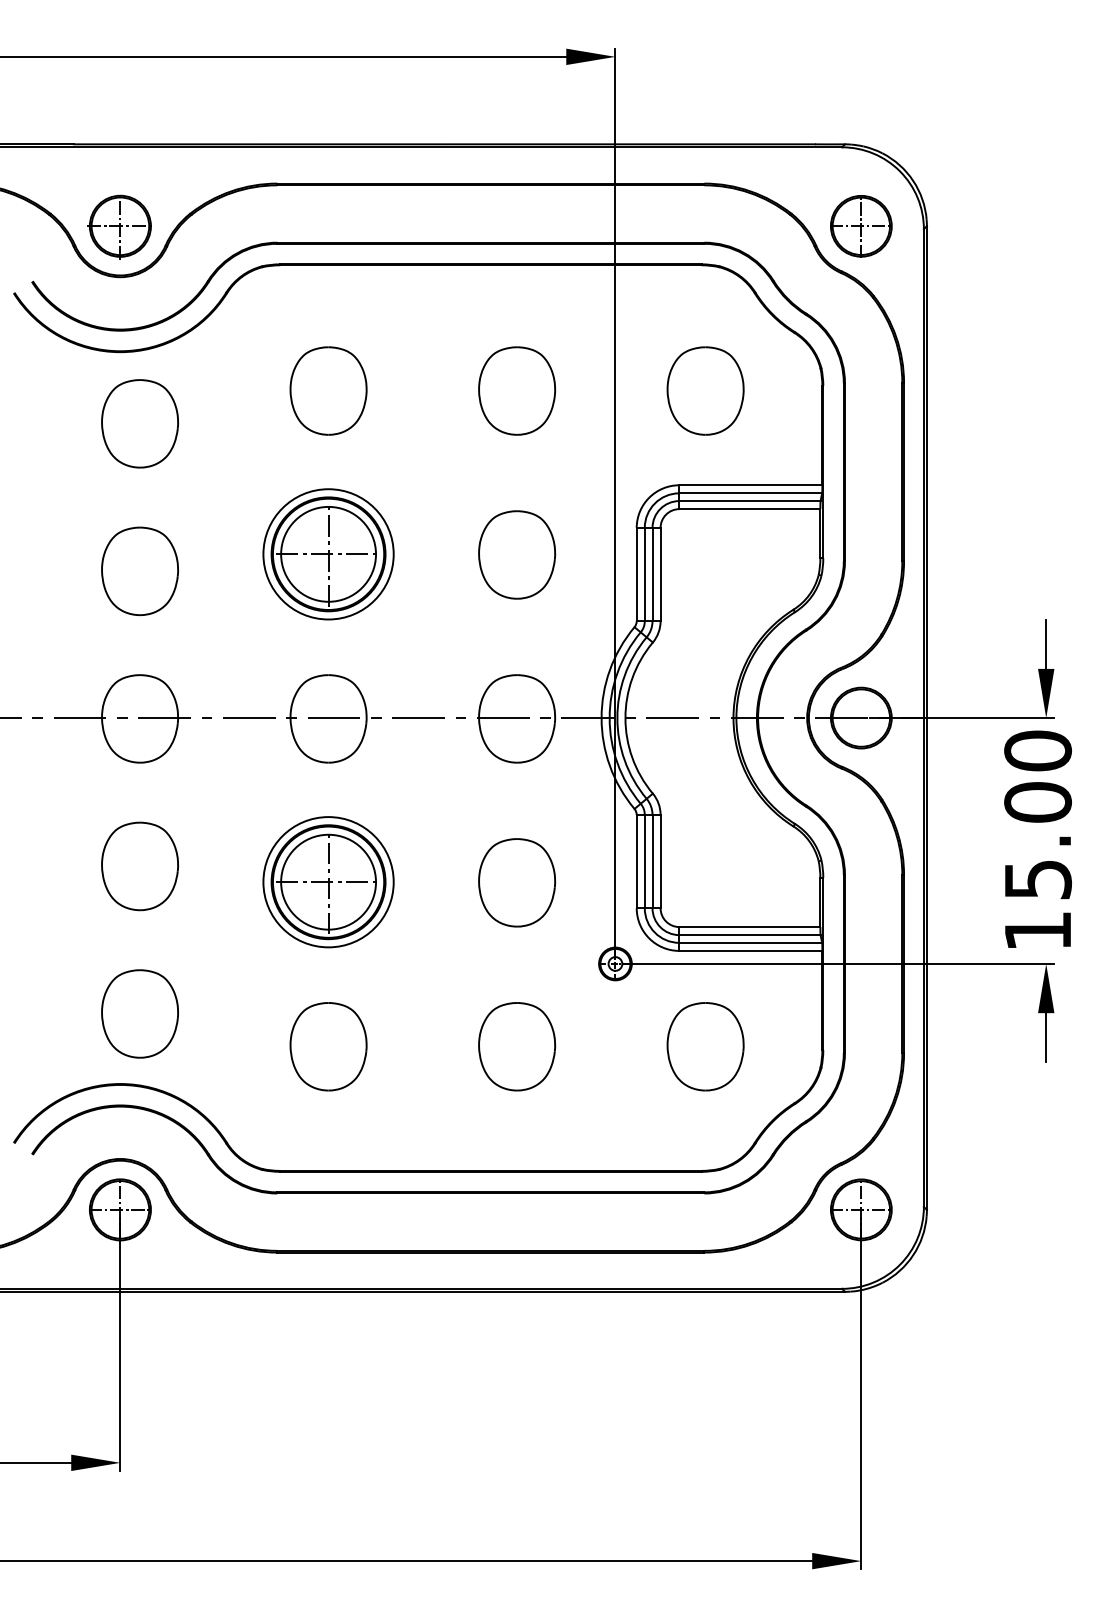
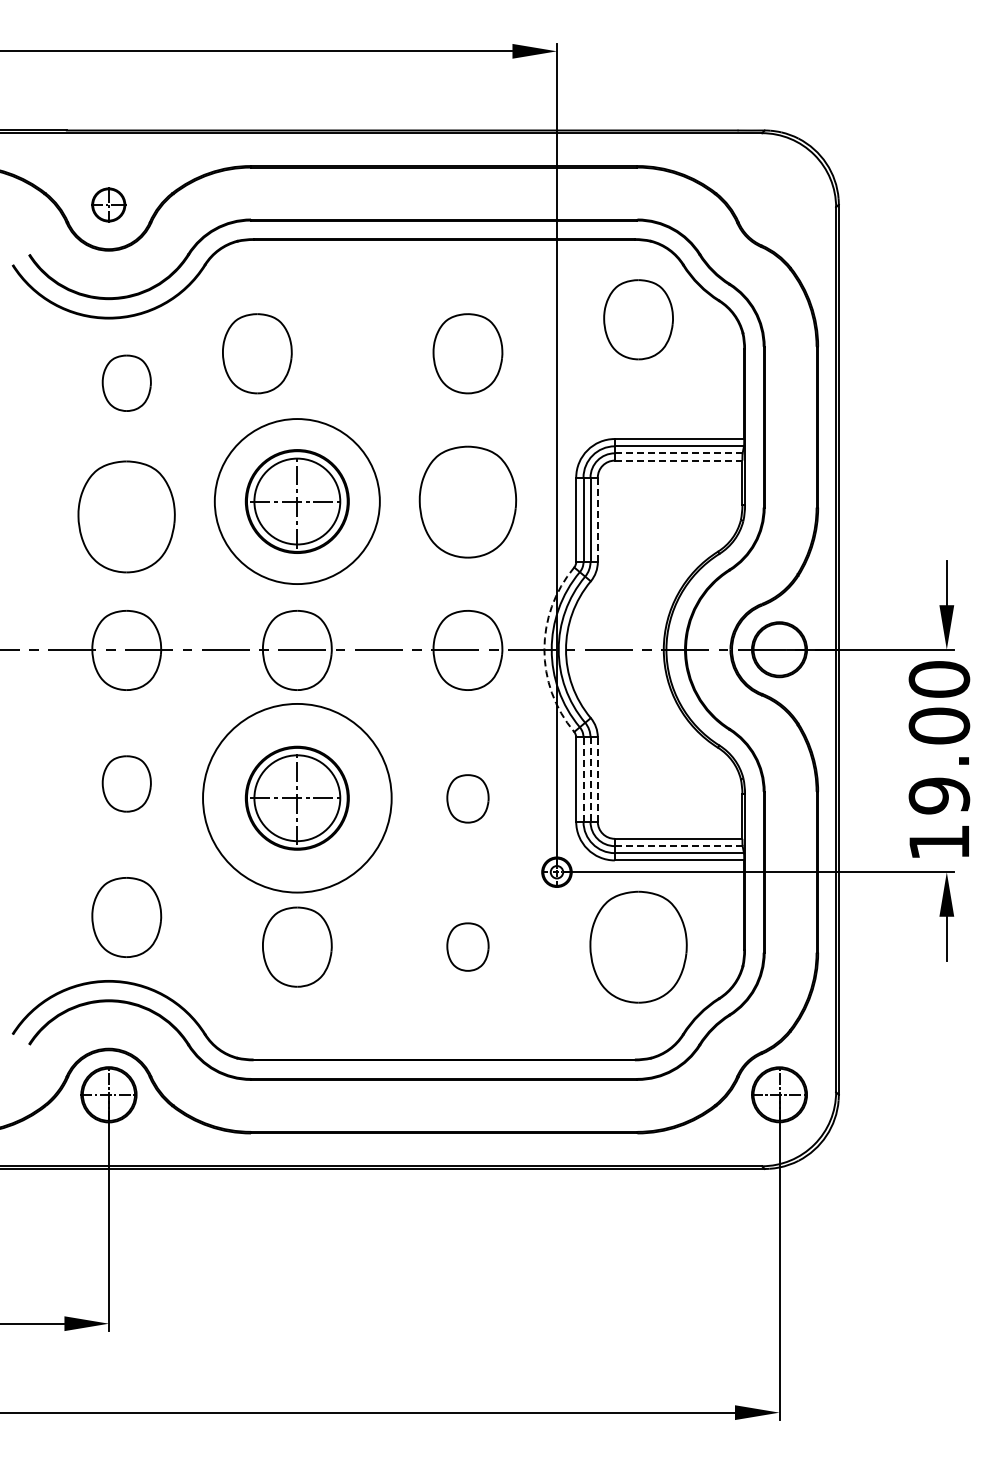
part: (861, 226) -> (779, 204), removed
part: (119, 227) -> (108, 205), size x0.6
part: (328, 390) -> (257, 353), moved
part: (705, 390) -> (638, 319), moved
part: (139, 422) -> (126, 382), size x0.7
line: (749, 501) -> (678, 453), solid -> dashed
line: (749, 508) -> (678, 460), solid -> dashed
circle: (328, 554) -> (297, 501), size x1.4
part: (516, 554) -> (467, 501), size x1.4
part: (139, 570) -> (126, 516), size x1.4
line: (660, 574) -> (597, 519), solid -> dashed
arc: (601, 717) -> (544, 649), solid -> dashed
line: (644, 861) -> (583, 779), solid -> dashed
line: (660, 861) -> (597, 779), solid -> dashed
line: (652, 862) -> (590, 780), solid -> dashed
part: (139, 865) -> (126, 783), size x0.7
text: (1037, 879) -> (938, 795), 15.00 -> 19.00
circle: (328, 882) -> (297, 798), size x1.6
part: (516, 882) -> (467, 798), size x0.6
line: (749, 935) -> (678, 846), solid -> dashed
part: (516, 1046) -> (467, 946), size x0.6
part: (705, 1046) -> (638, 946), size x1.4

